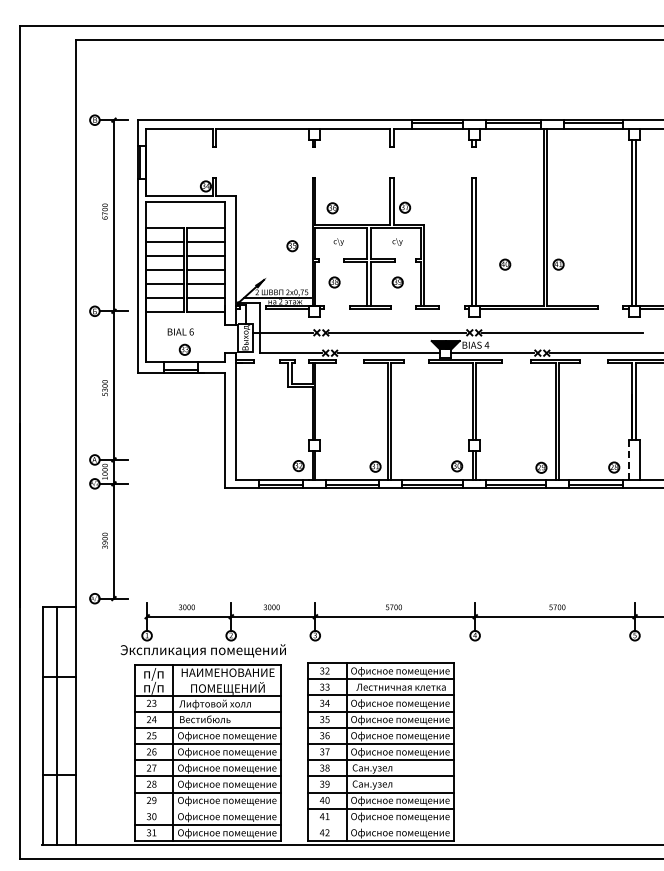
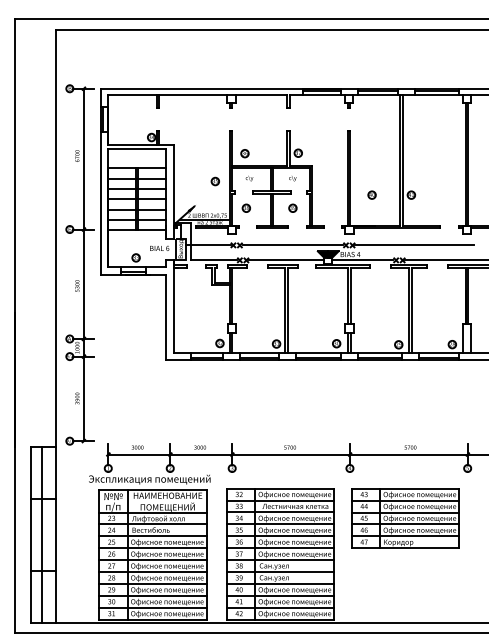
text: (180, 331) -> (159, 248), moved
line: (628, 459) -> (462, 338), dashed -> solid
text: (153, 674) -> (113, 497), п/п -> №№
part: (550, 703) -> (405, 518), added
line: (207, 808) -> (152, 595), added
line: (380, 824) -> (280, 607), added

